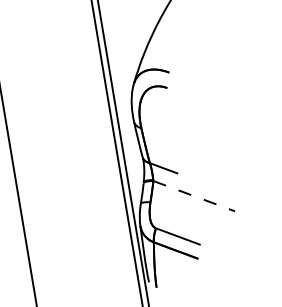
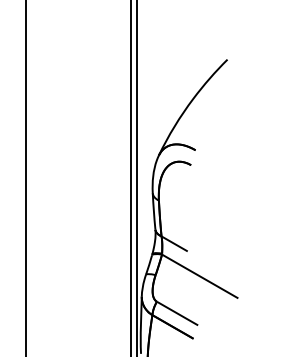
line: (194, 196) -> (200, 276), dashed -> solid

